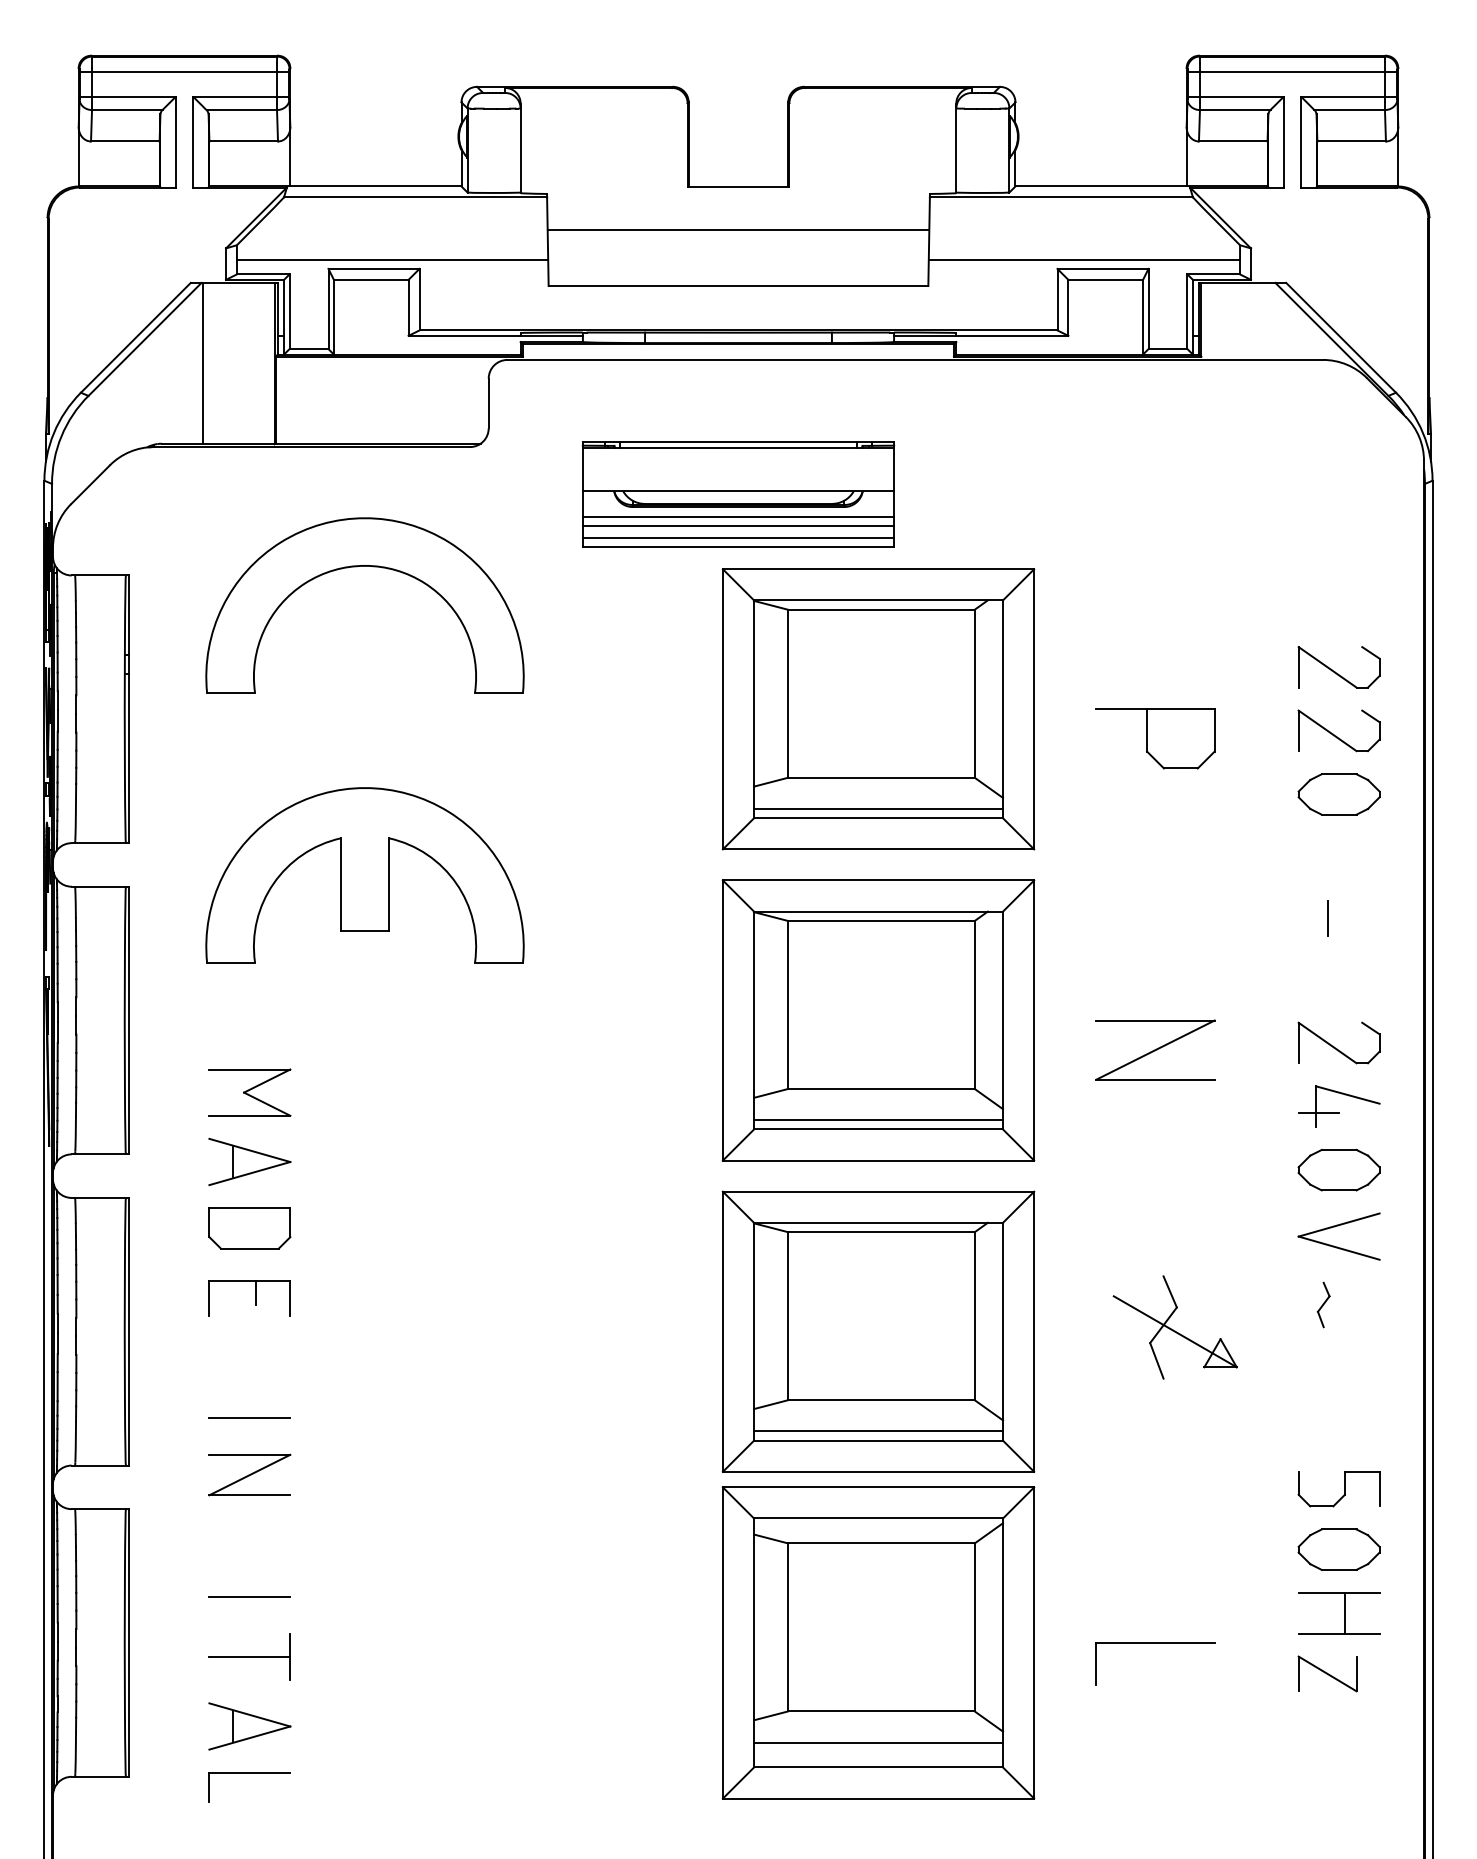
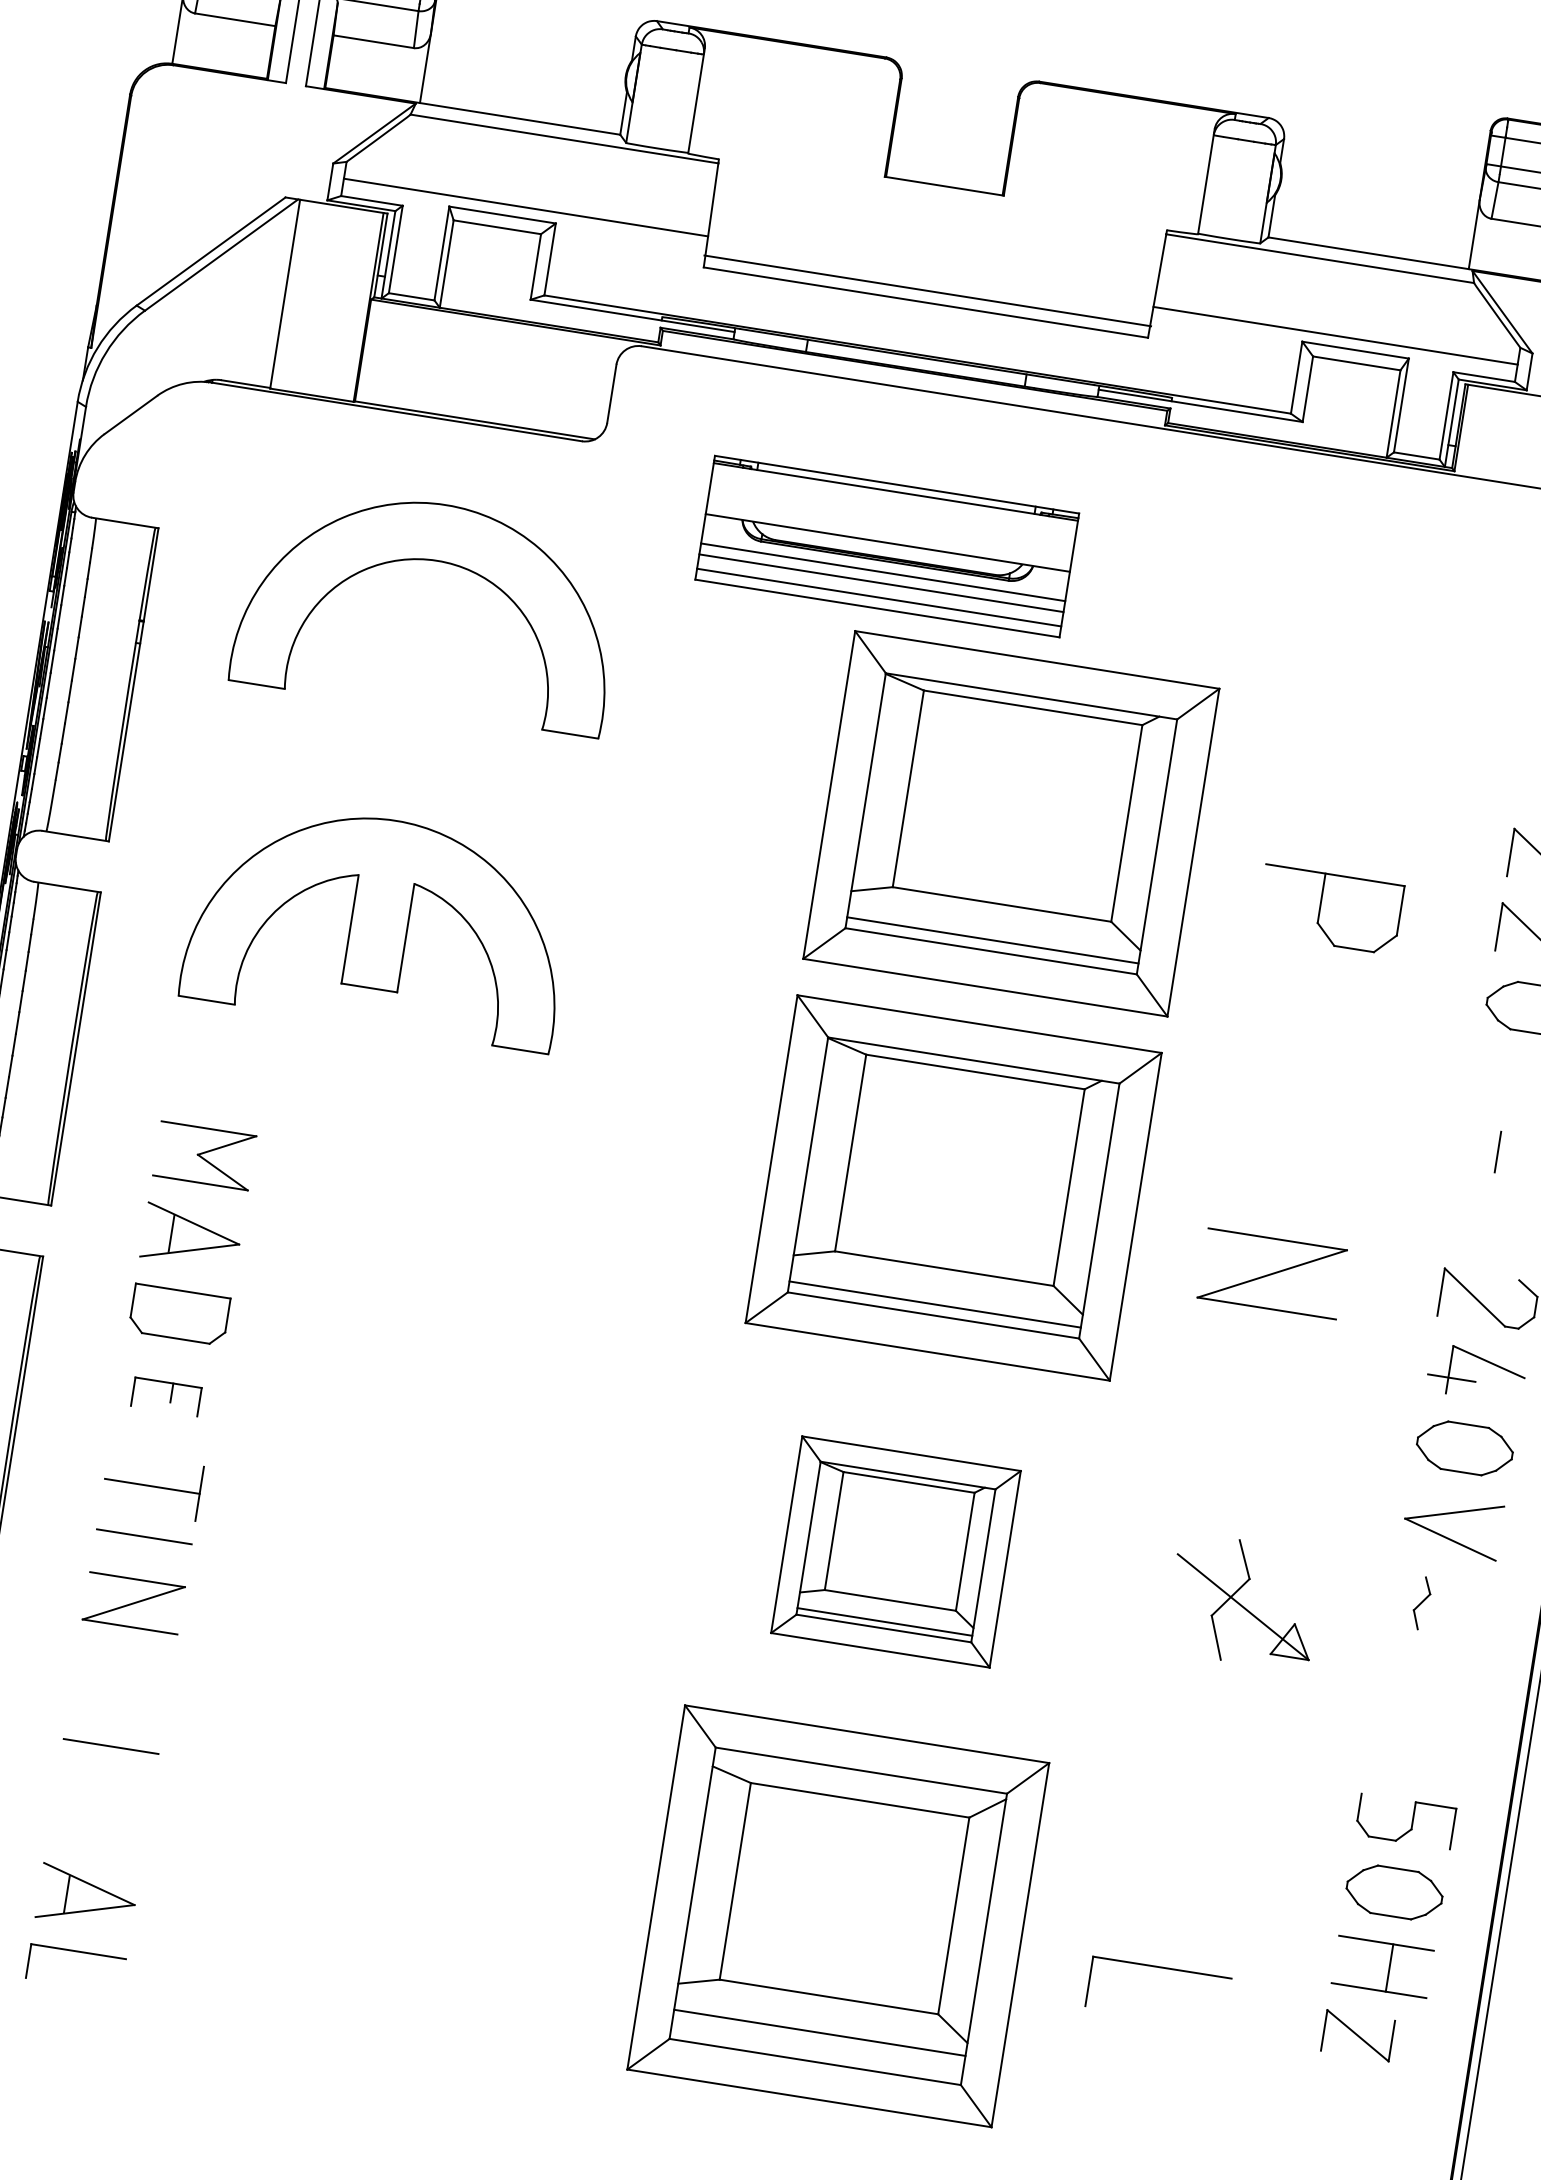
line: (738, 230) -> (927, 291), moved
part: (249, 1298) -> (166, 1396), size x0.7
part: (878, 1331) -> (895, 1551), size x0.6
part: (249, 1656) -> (152, 1485), moved

